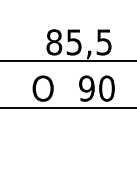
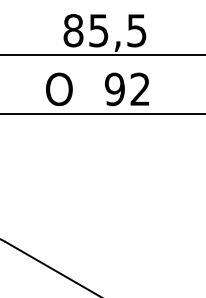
text: (107, 88) -> (140, 89), 90 -> 92

